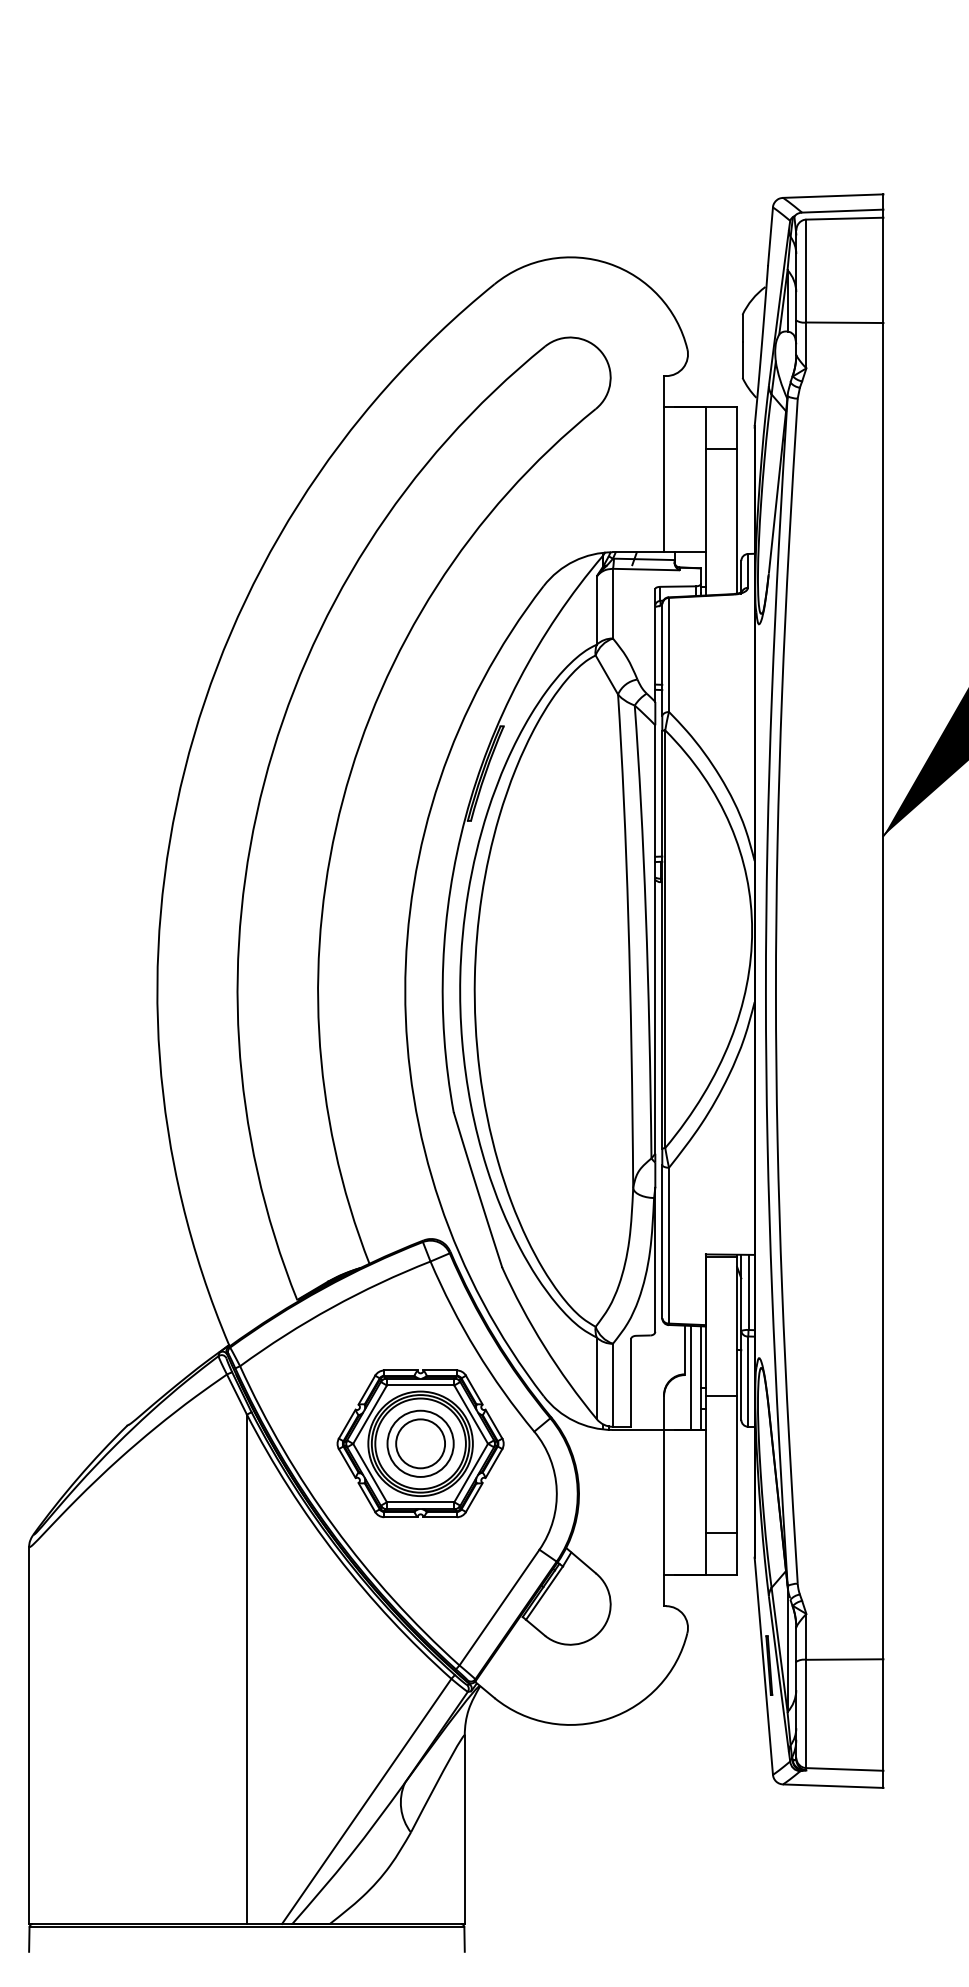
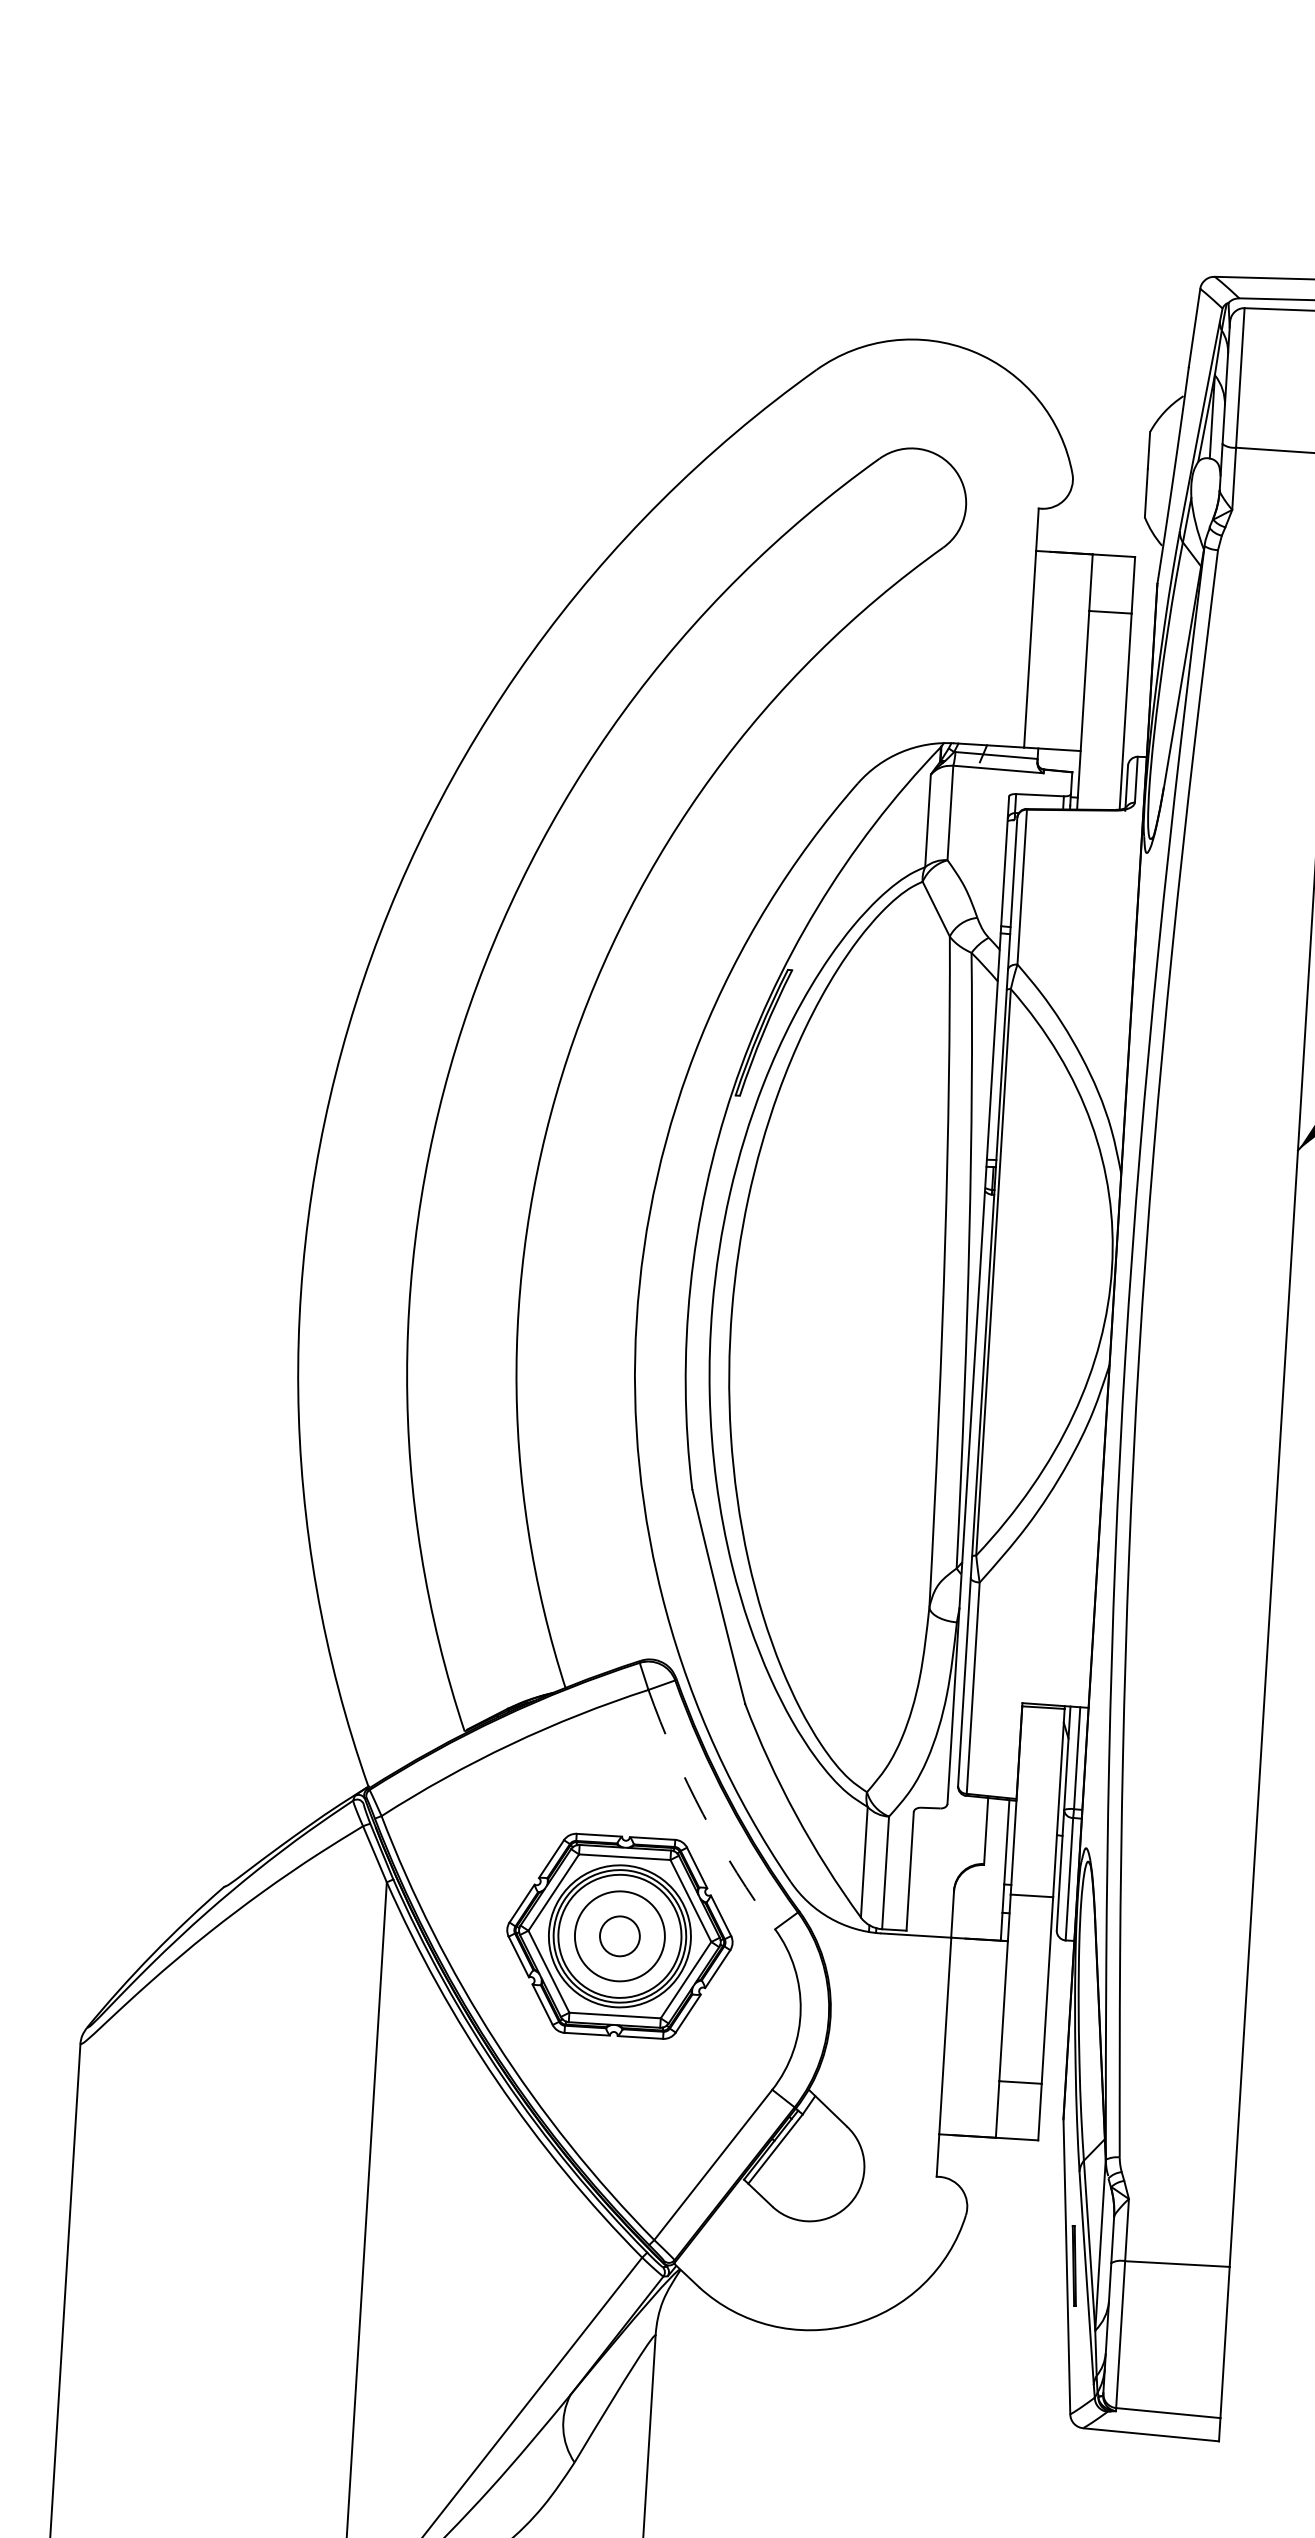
arc: (476, 1350) -> (703, 1814), solid -> dashed
line: (690, 1377) -> (991, 1868), removed
circle: (420, 1443) -> (619, 1935), size x0.6

